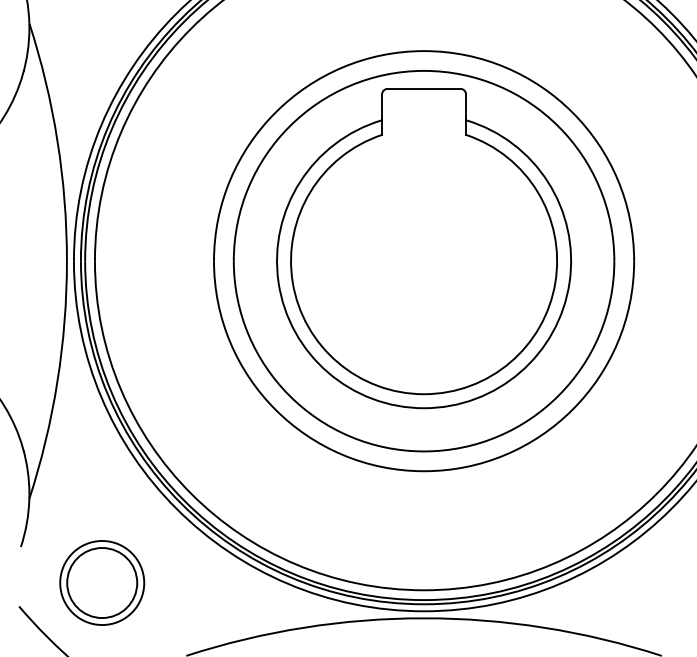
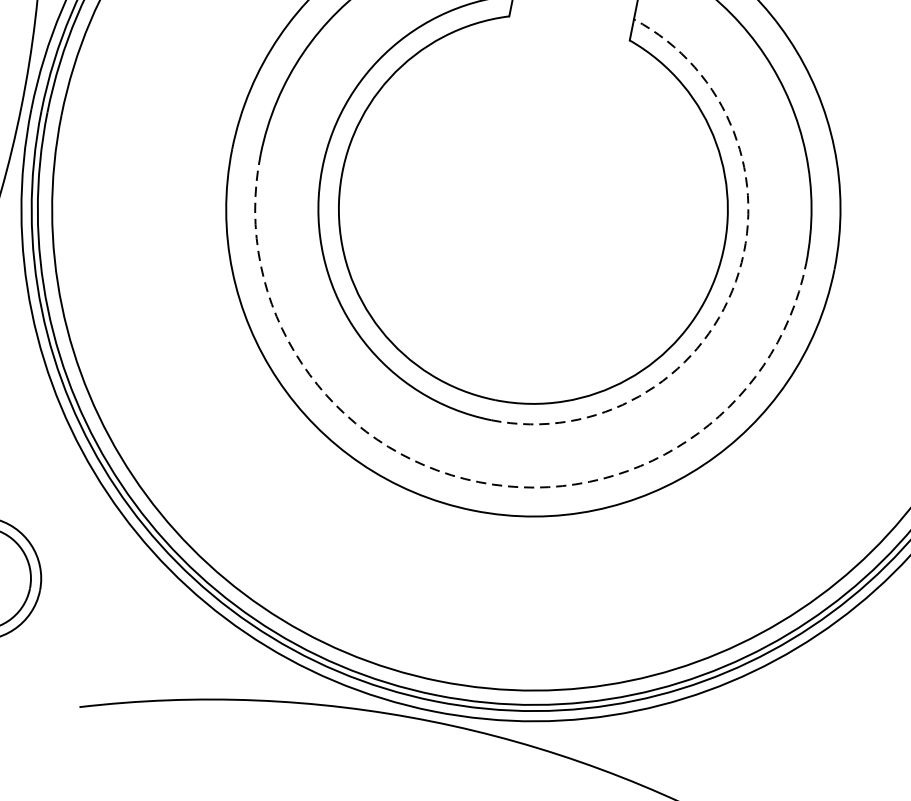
arc: (569, 282) -> (735, 281), solid -> dashed
arc: (424, 451) -> (479, 482), solid -> dashed

